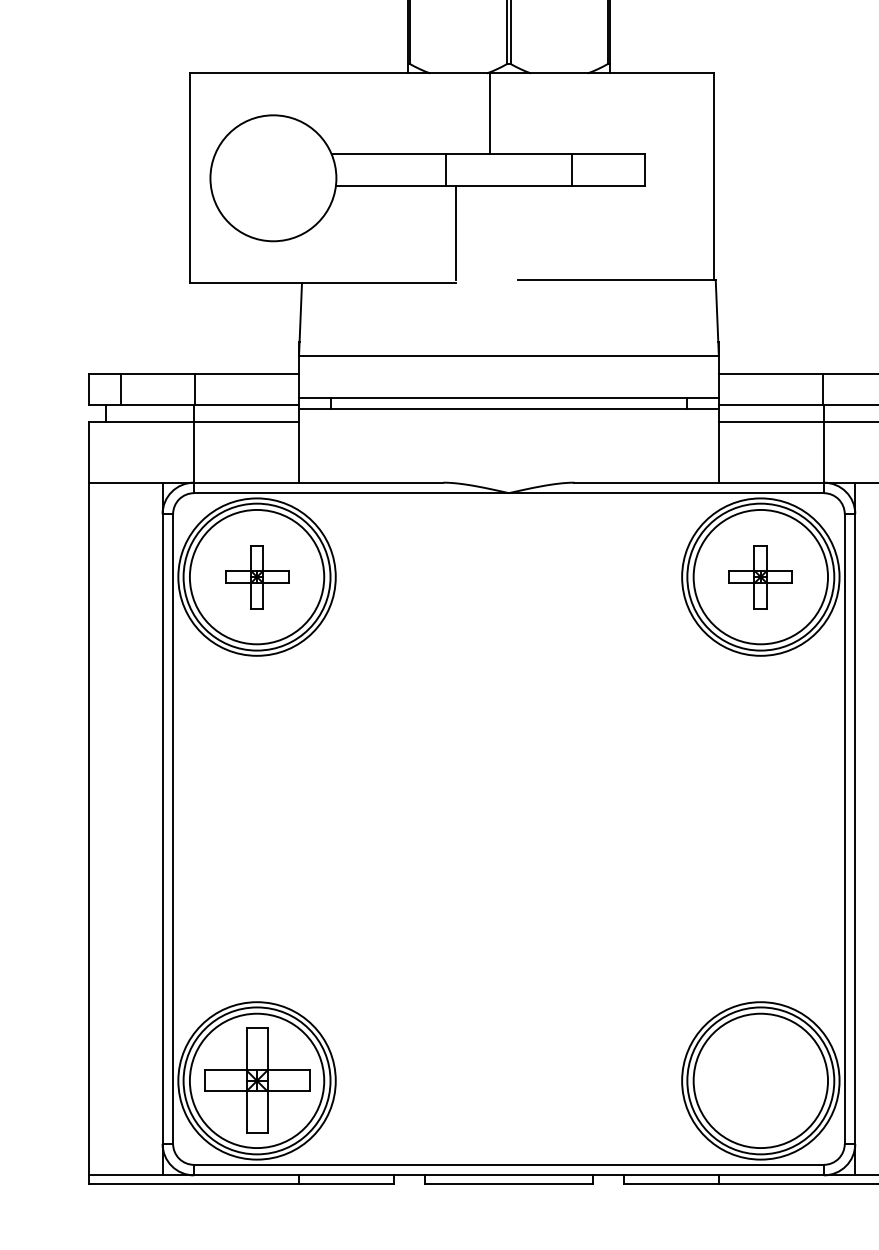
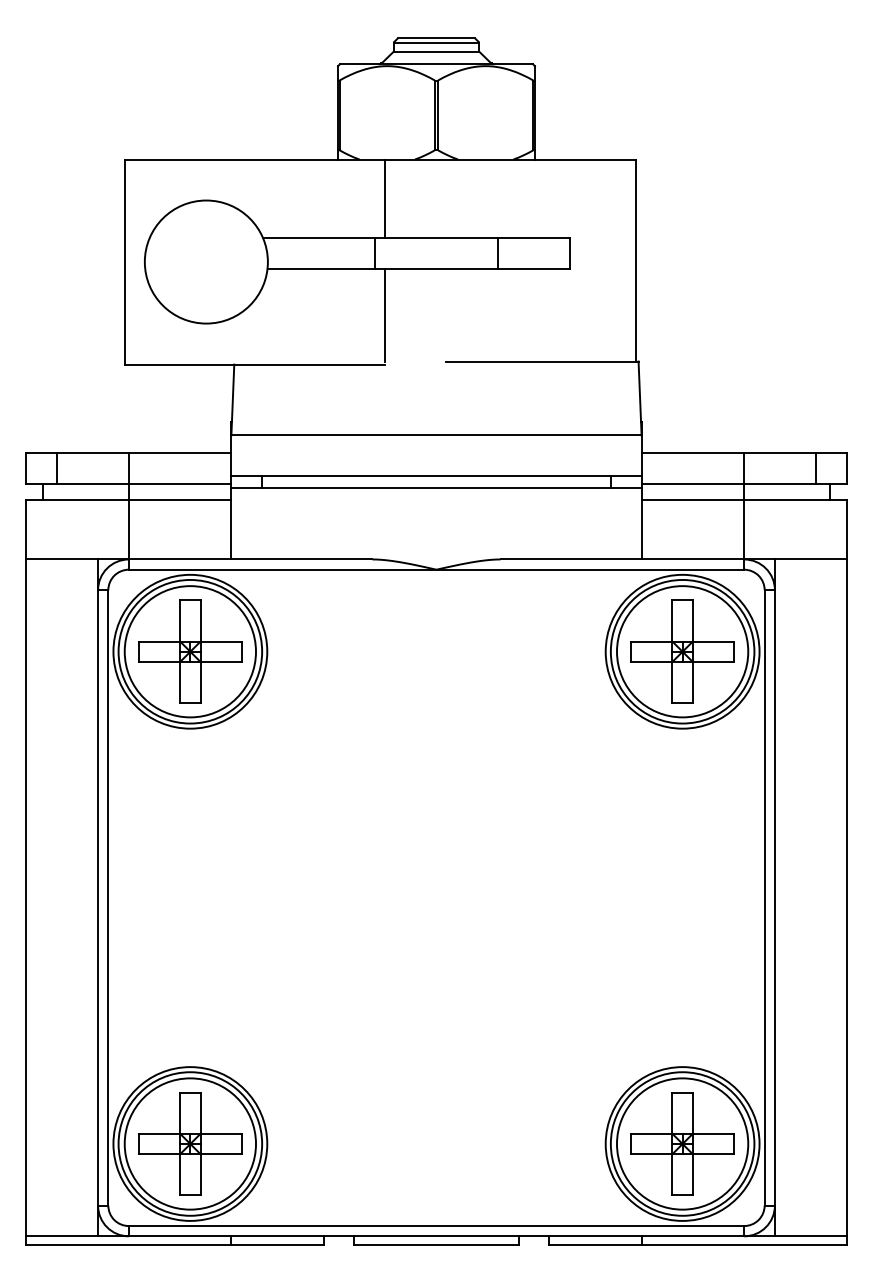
line: (489, 113) -> (384, 198), moved
part: (257, 576) -> (190, 651), size x1.67
part: (760, 576) -> (682, 651), size x1.67
part: (760, 1080) -> (682, 1143), added

